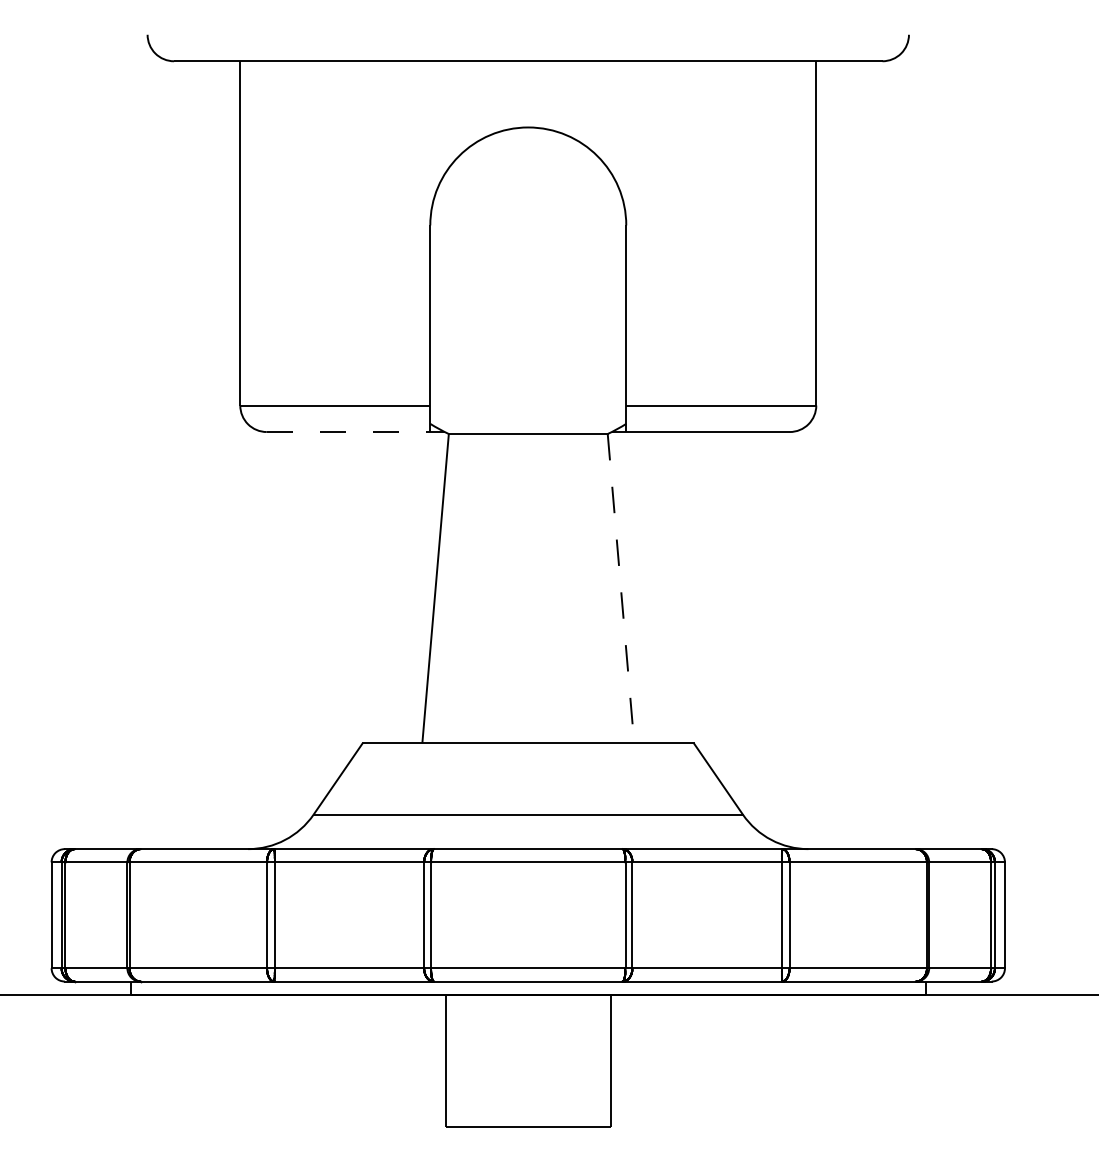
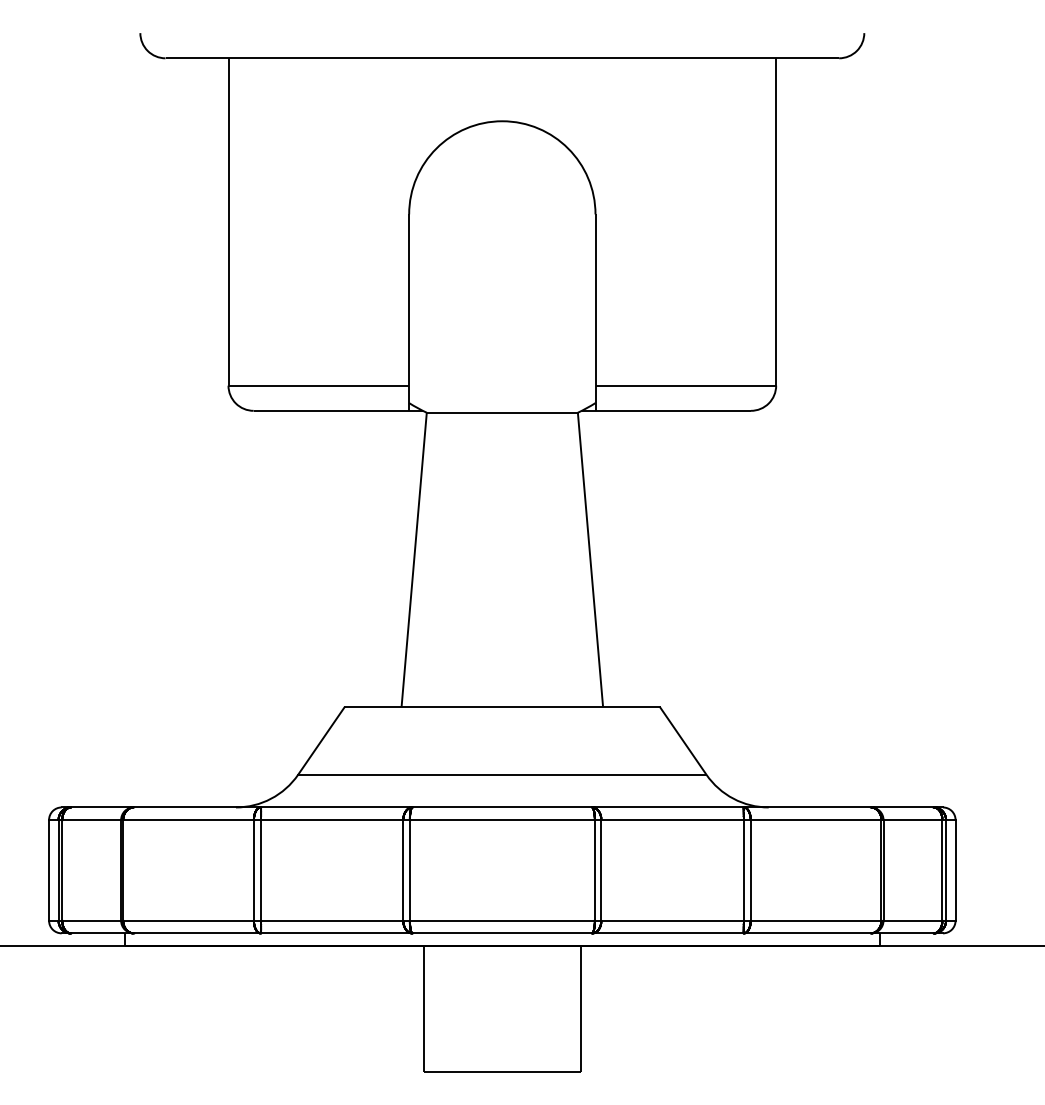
line: (355, 431) -> (338, 410), dashed -> solid
line: (621, 588) -> (590, 559), dashed -> solid

